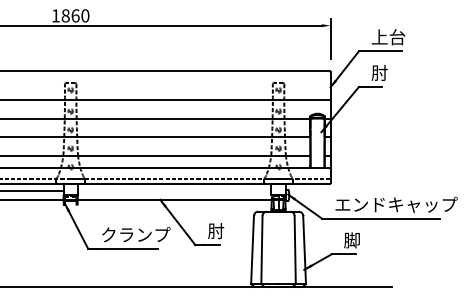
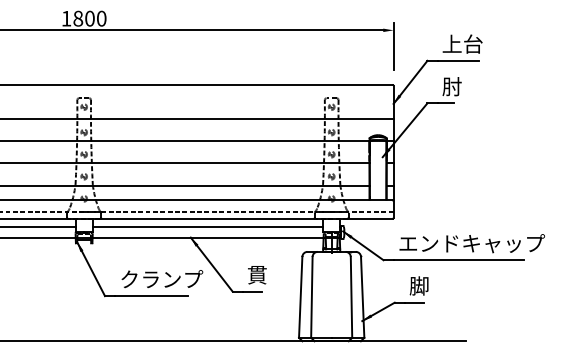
text: (75, 15) -> (89, 18), 1860 -> 1800
line: (174, 190) -> (207, 226), added
text: (215, 230) -> (256, 274), 肘 -> 貫

